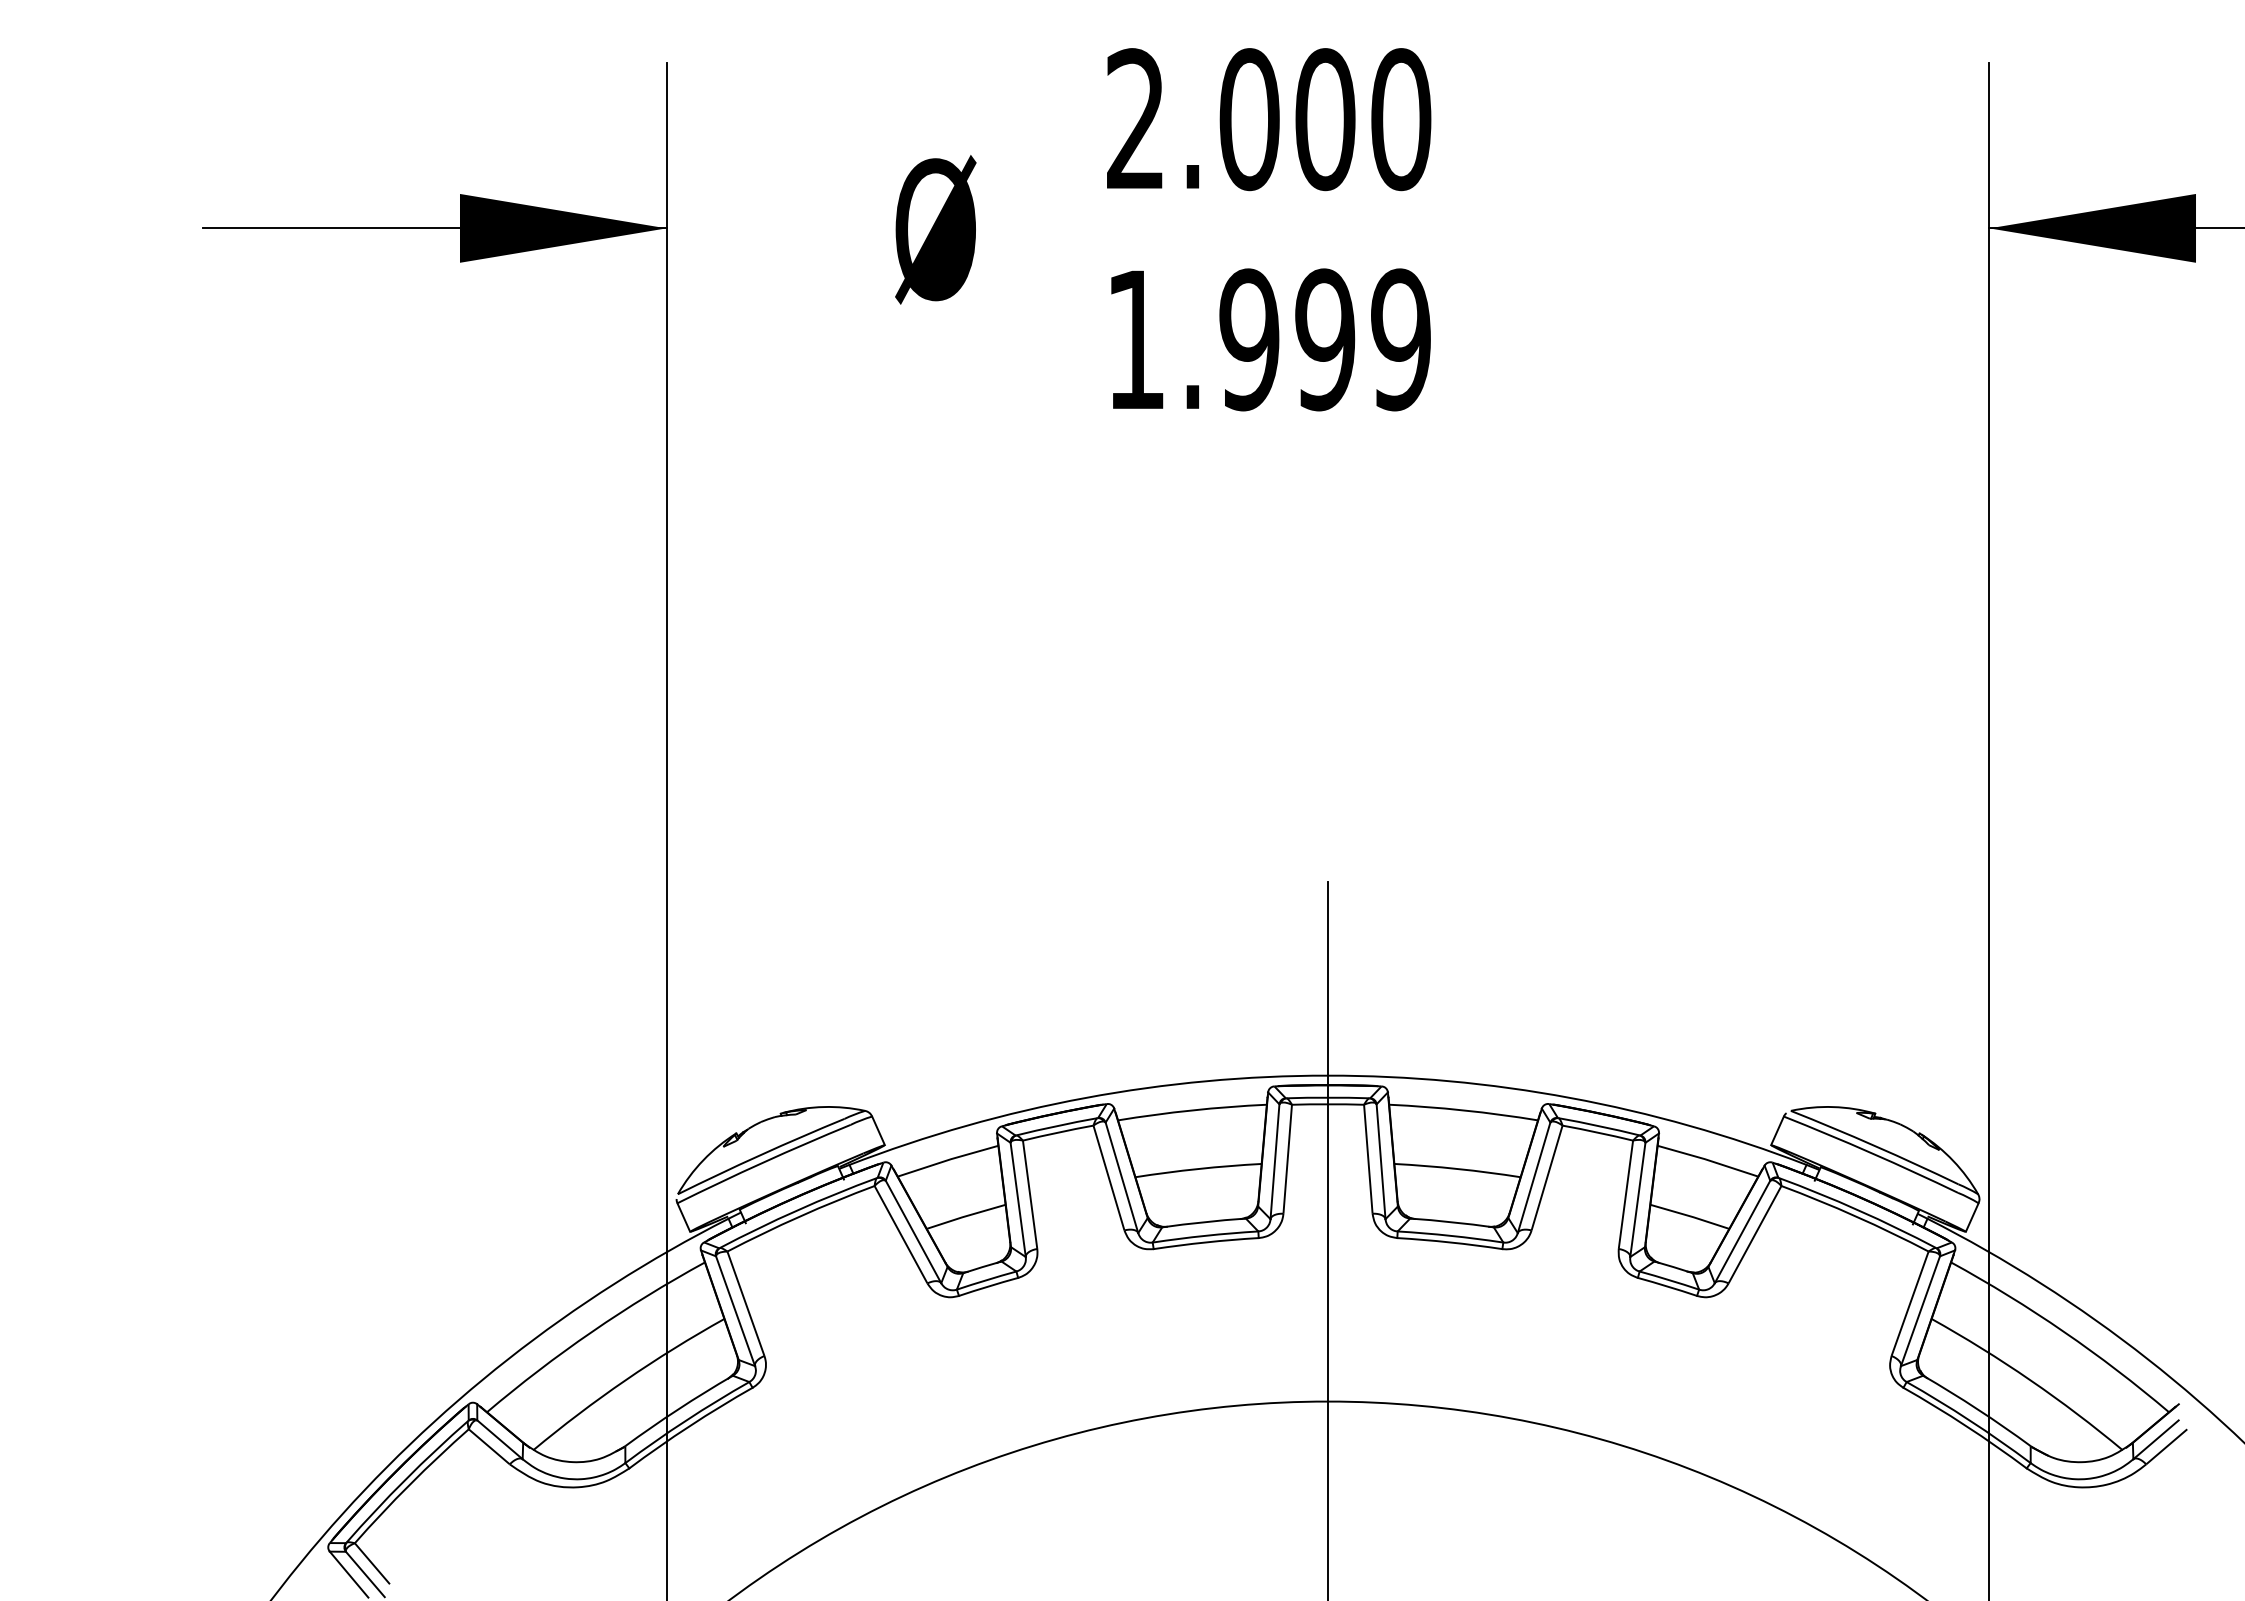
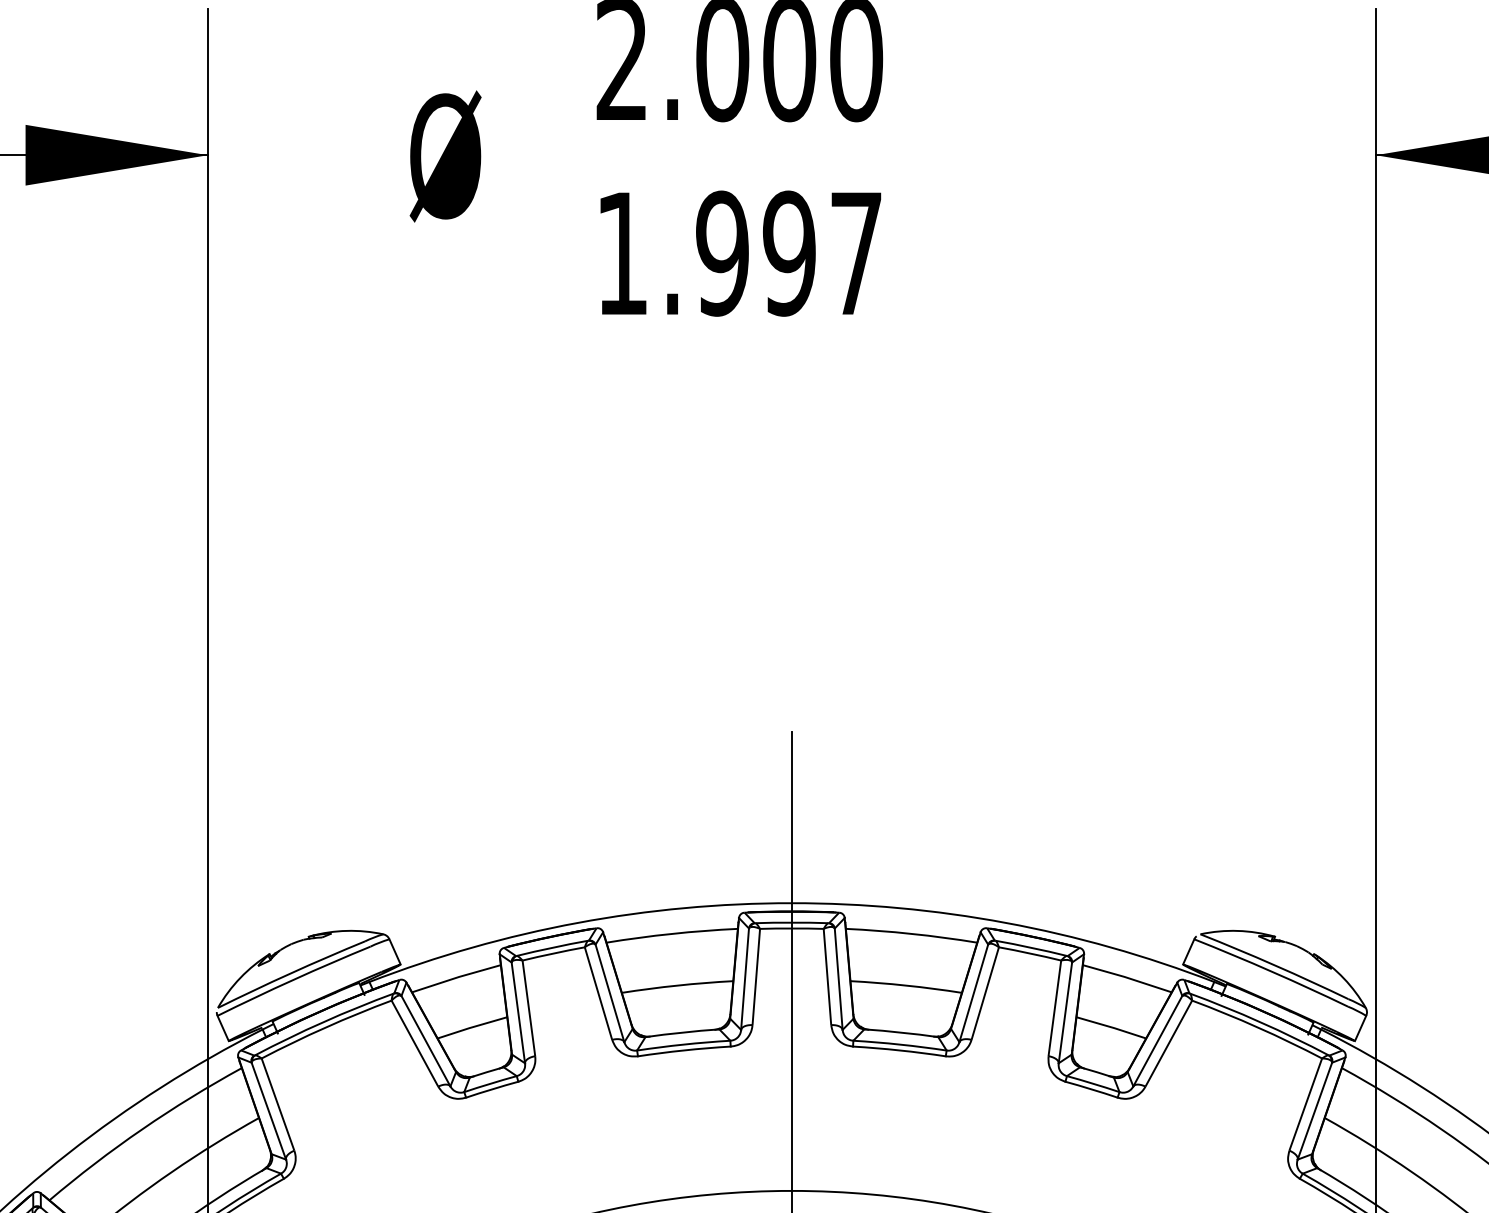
text: (1400, 339) -> (855, 253), 1.999 -> 1.997

